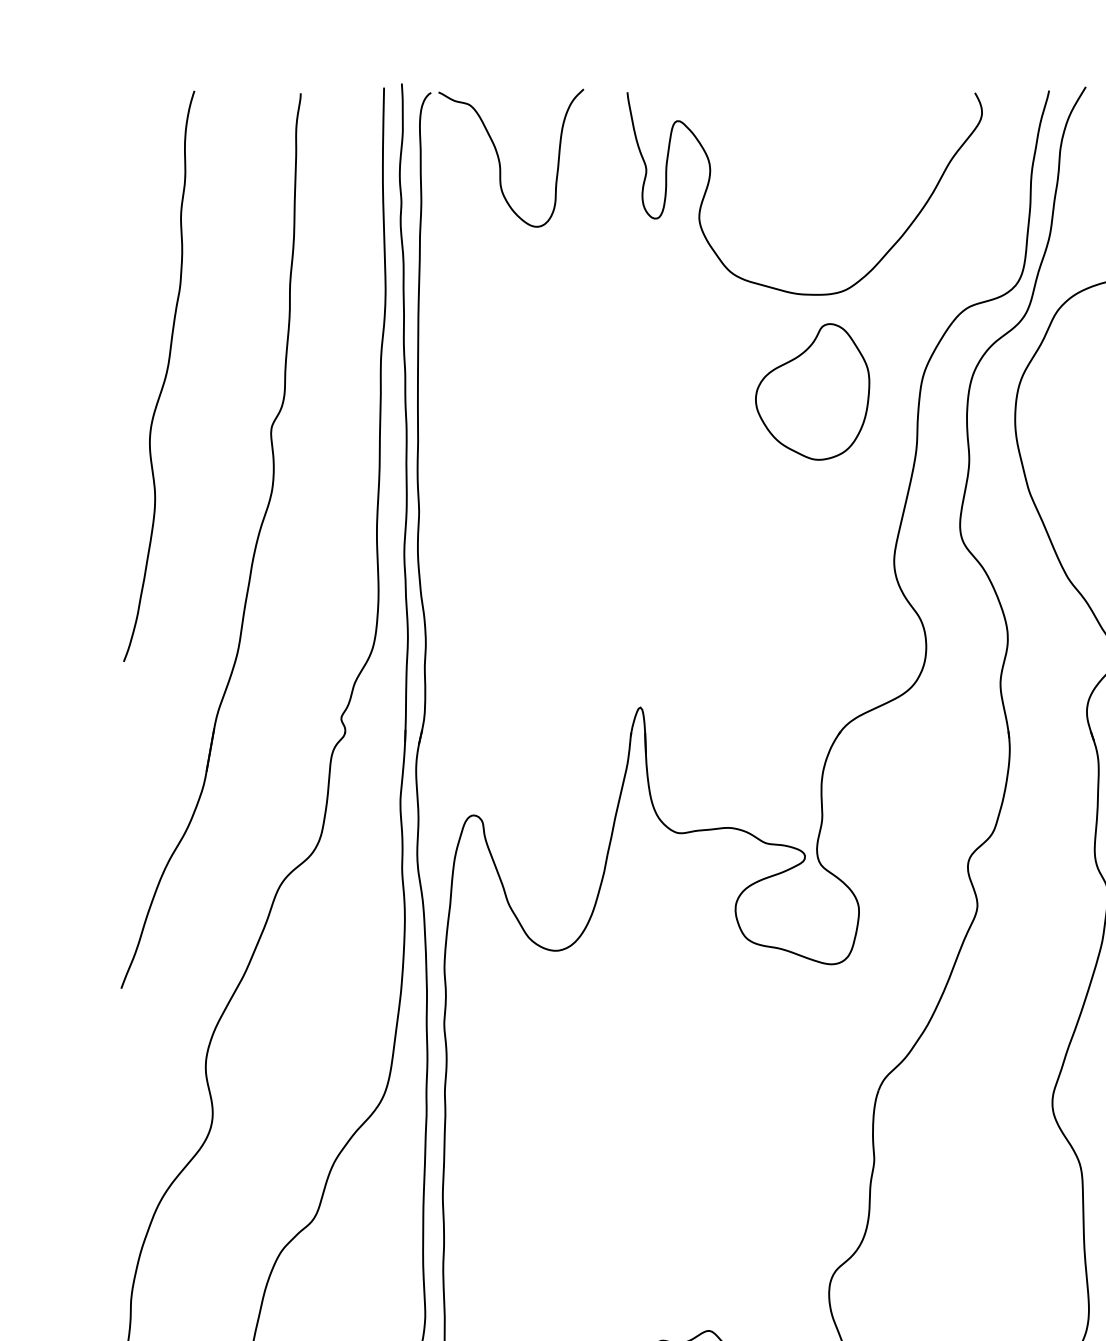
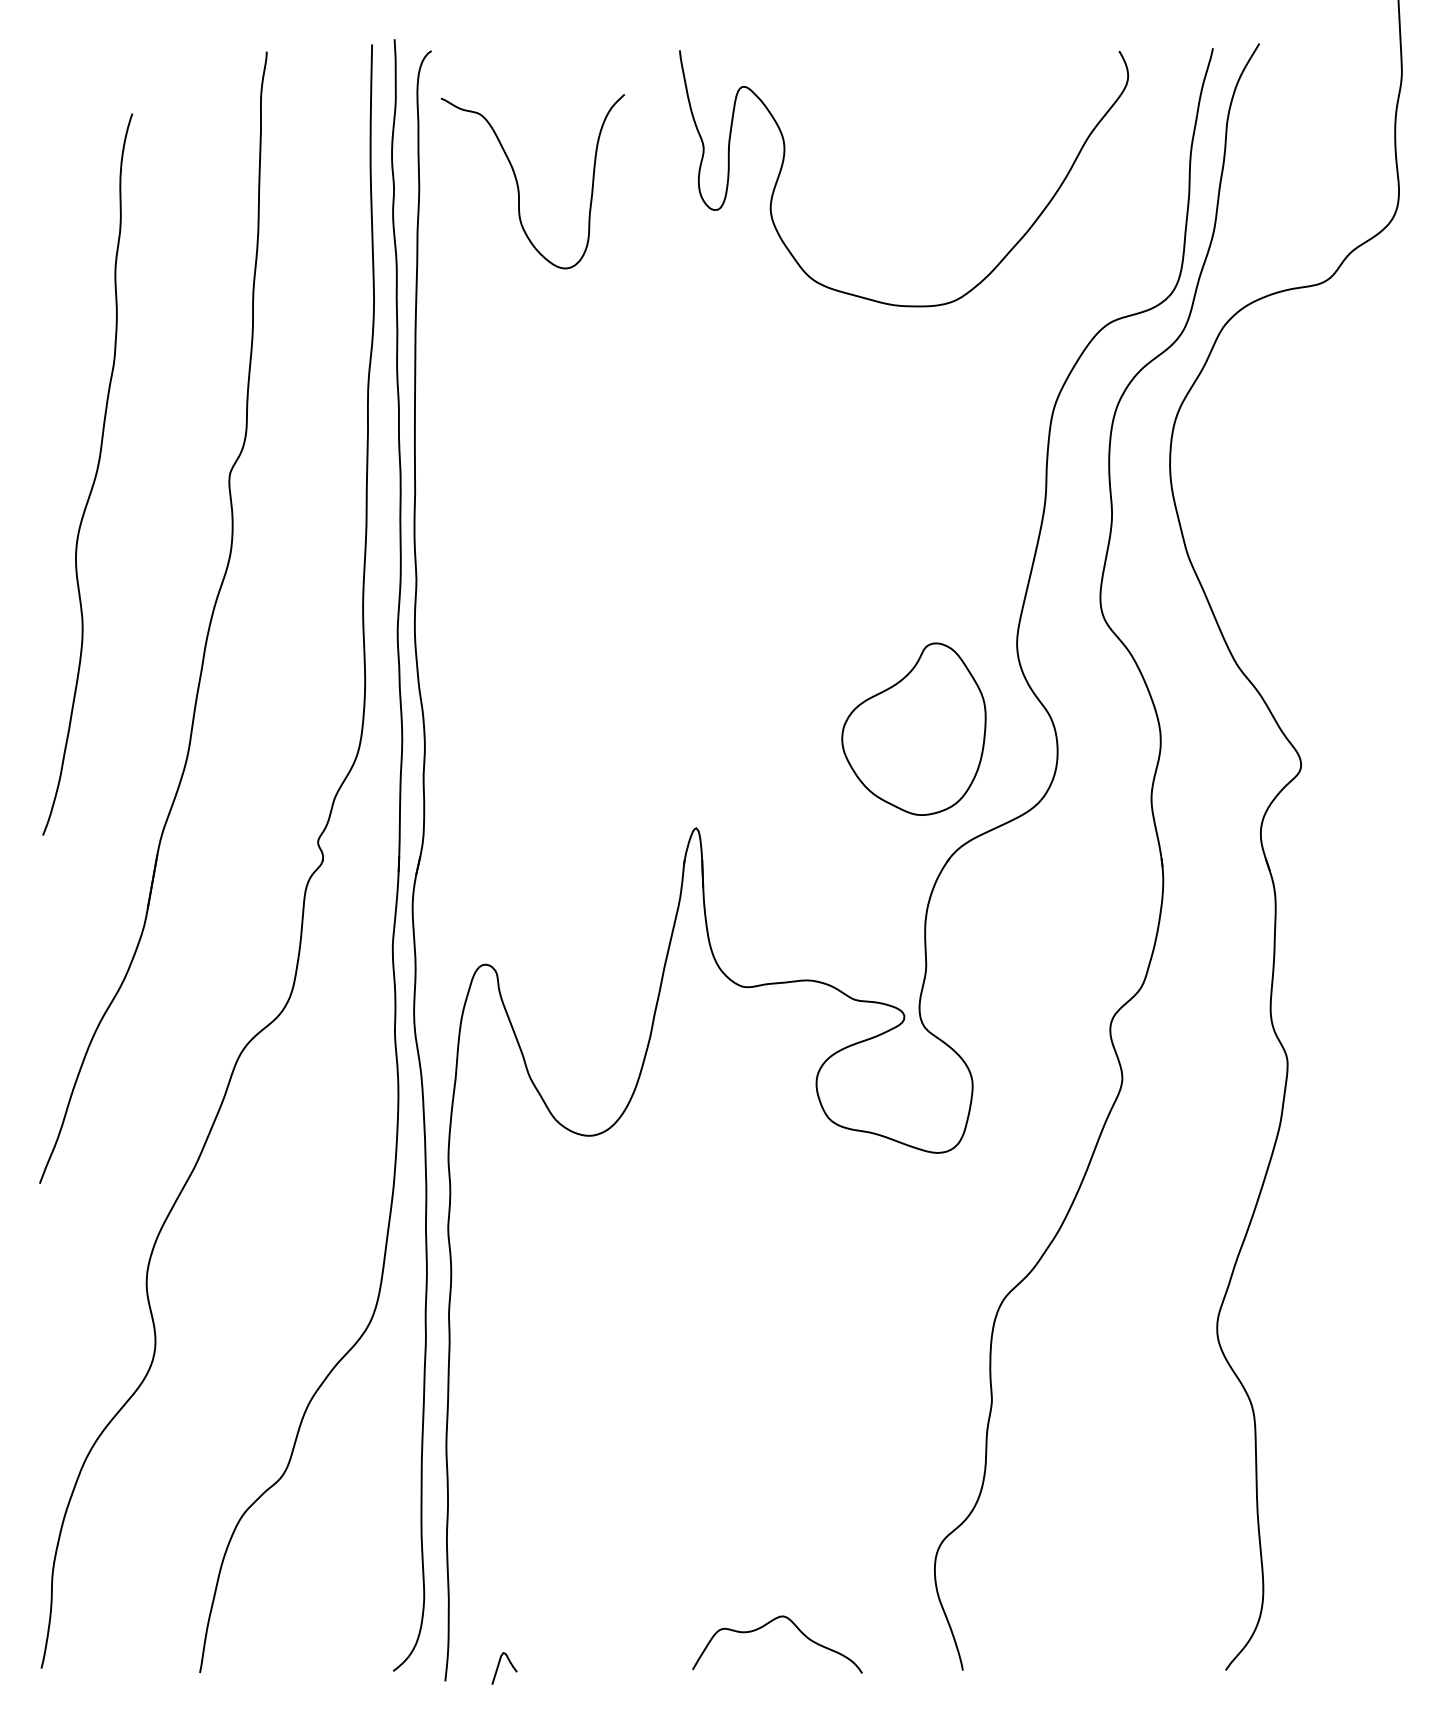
curve: (499, 159) -> (518, 183), moved
curve: (164, 377) -> (94, 476), moved
part: (812, 391) -> (913, 728), moved

